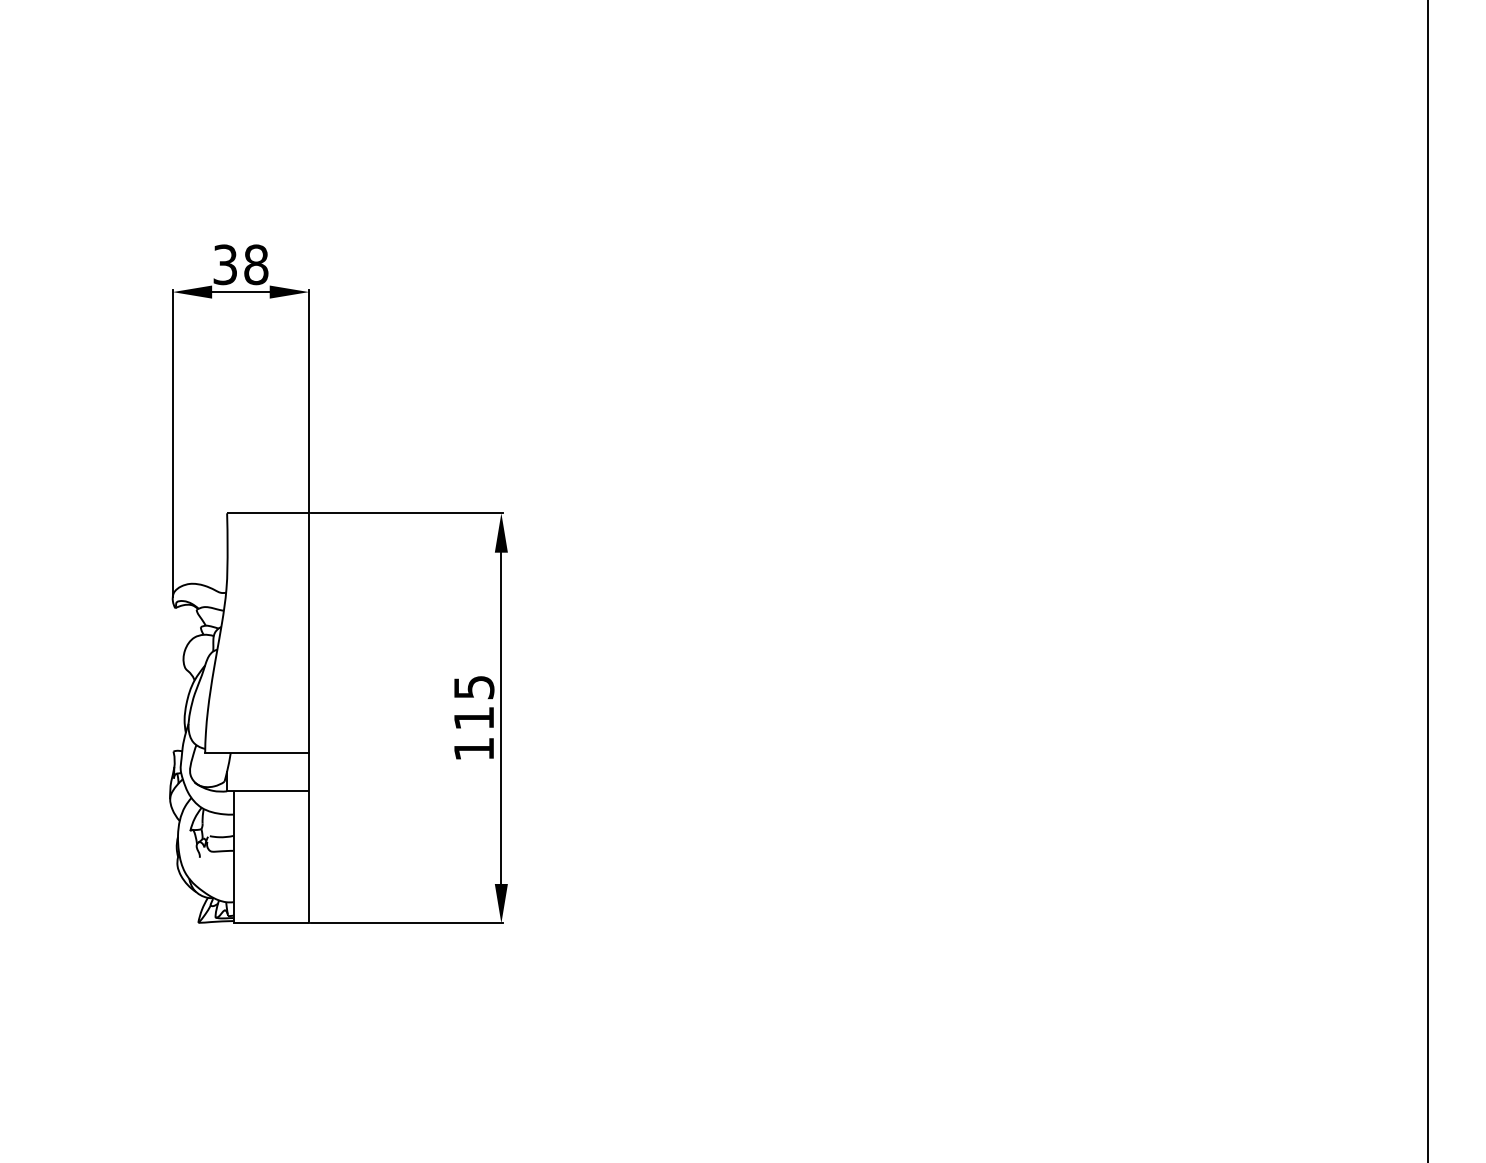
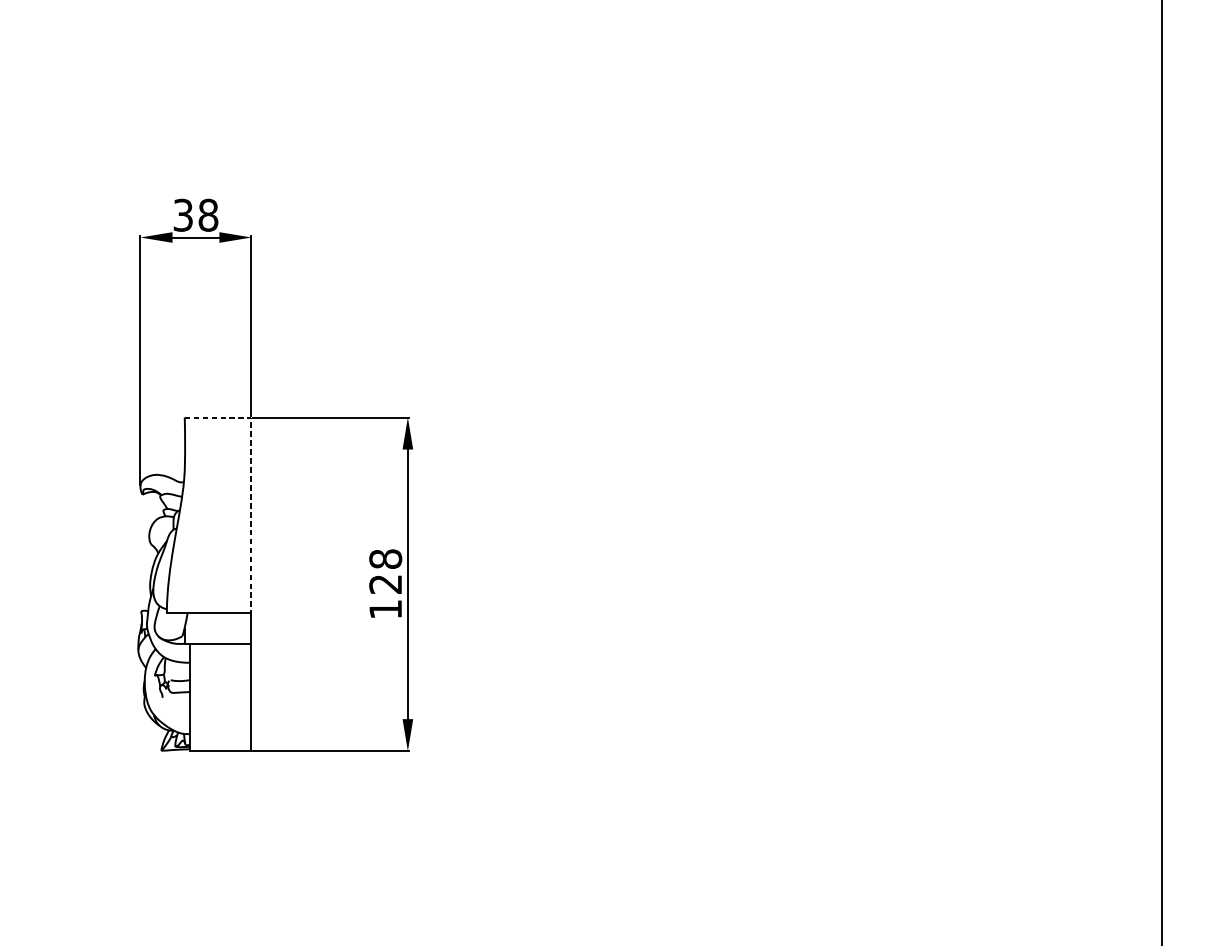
line: (309, 591) -> (251, 481), solid -> dashed
text: (473, 702) -> (385, 571), 115 -> 128

